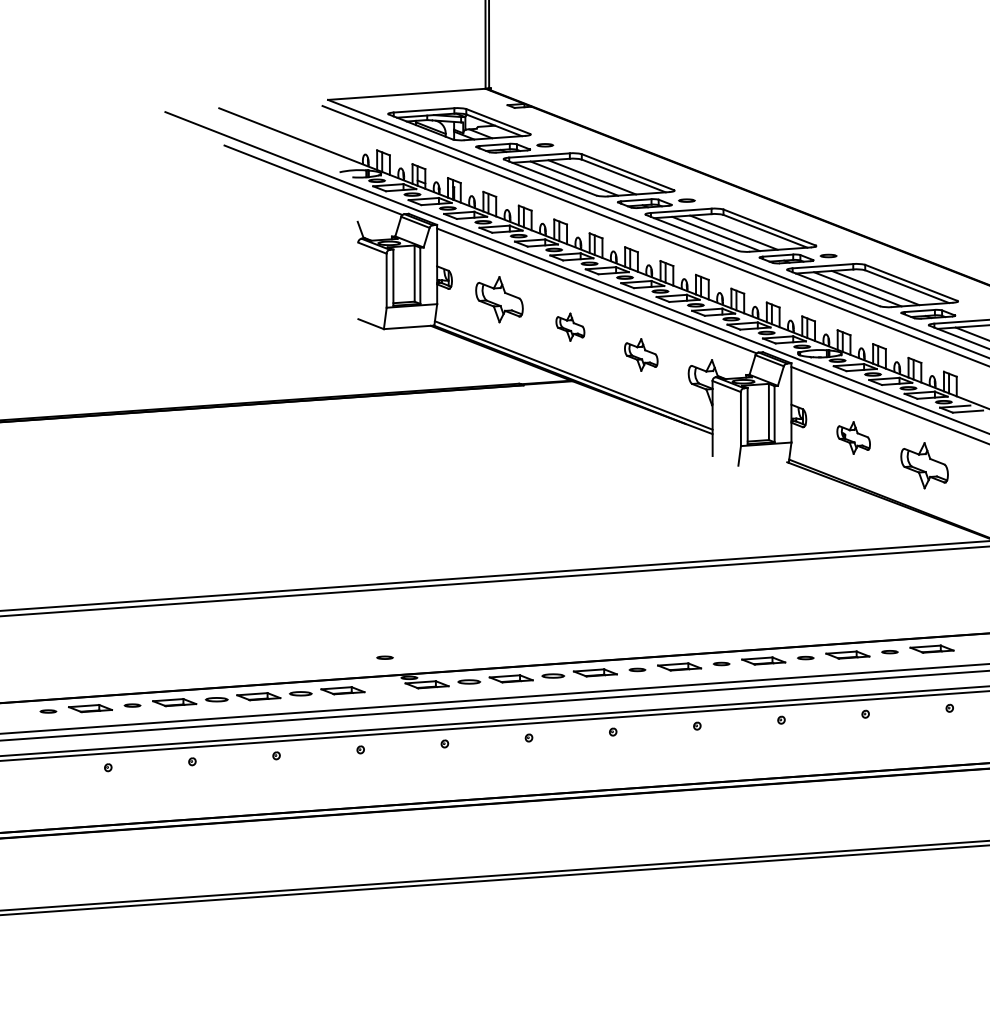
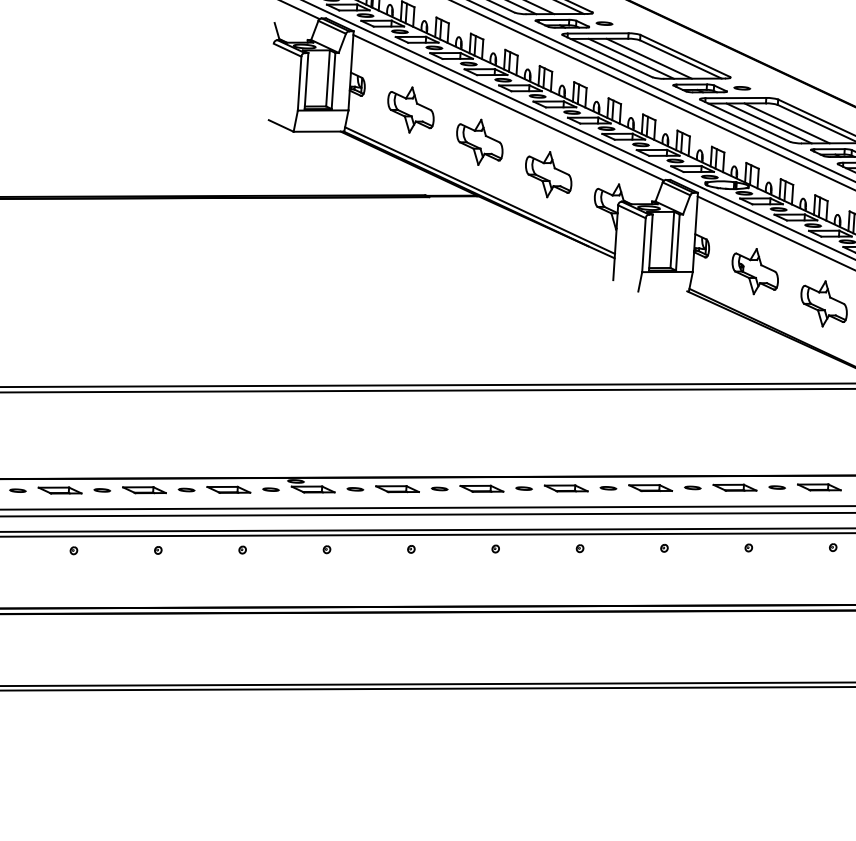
part: (570, 326) -> (480, 141), size x1.67
part: (641, 354) -> (549, 174), size x1.43
part: (853, 437) -> (755, 271), size x1.43
part: (384, 657) -> (270, 489), moved
part: (553, 675) -> (439, 488), size x0.71
part: (468, 681) -> (354, 488), size x0.71
part: (300, 693) -> (186, 489), size x0.71
part: (216, 699) -> (102, 490), size x0.71

